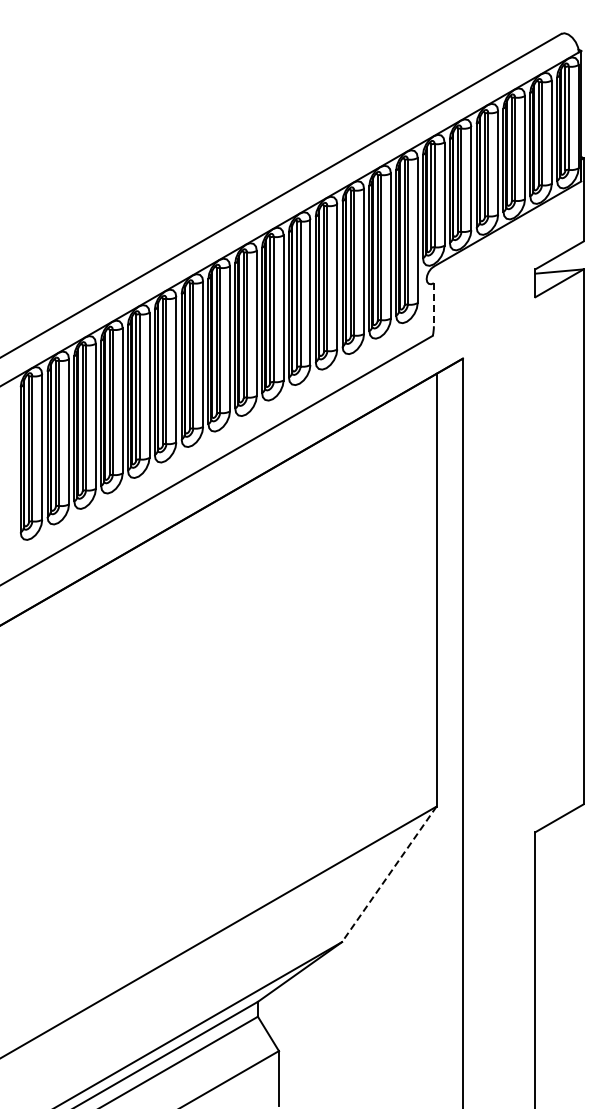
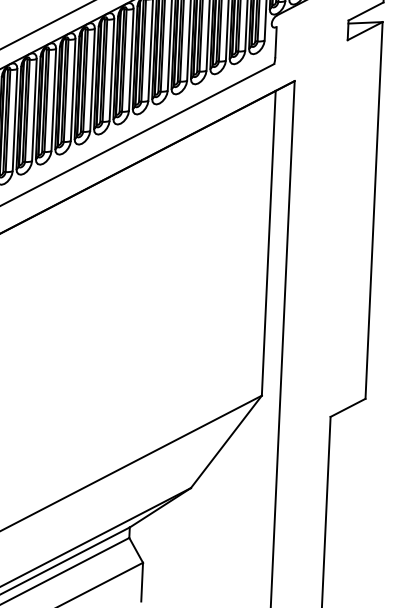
line: (433, 305) -> (275, 42), dashed -> solid
line: (389, 874) -> (226, 442), dashed -> solid

